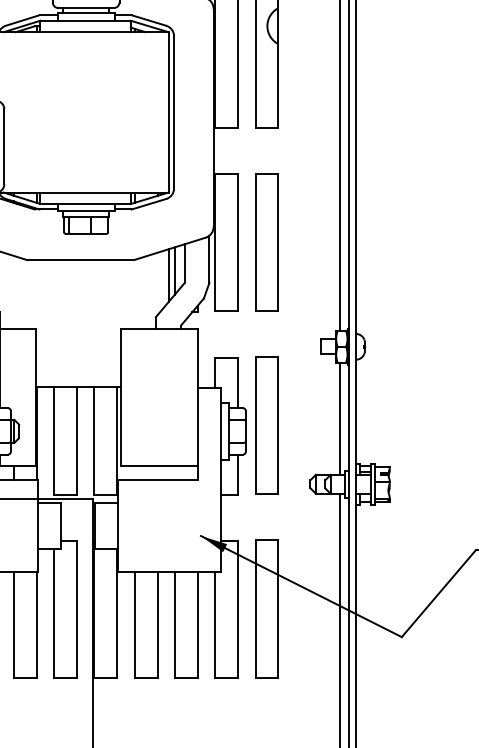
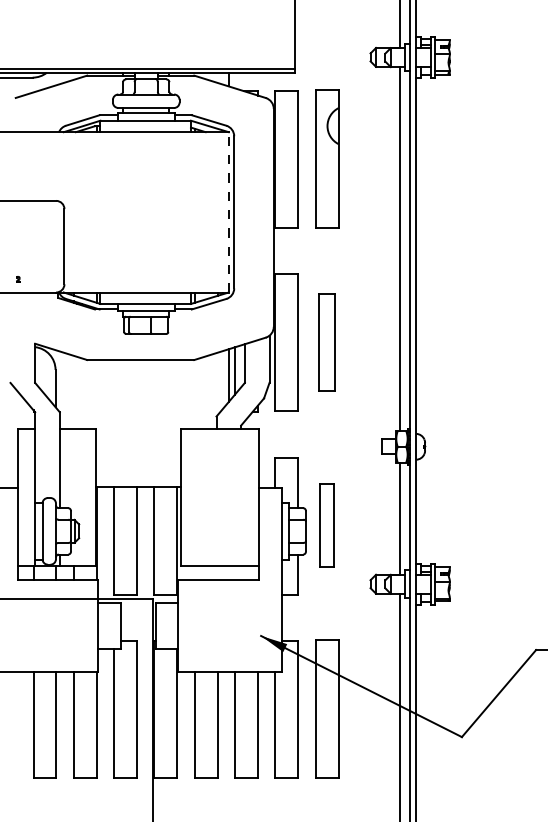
line: (168, 111) -> (228, 211), solid -> dashed
part: (267, 242) -> (327, 342), size x0.7
part: (267, 425) -> (327, 525), size x0.6

